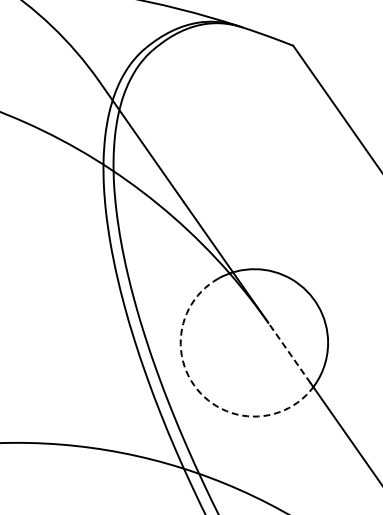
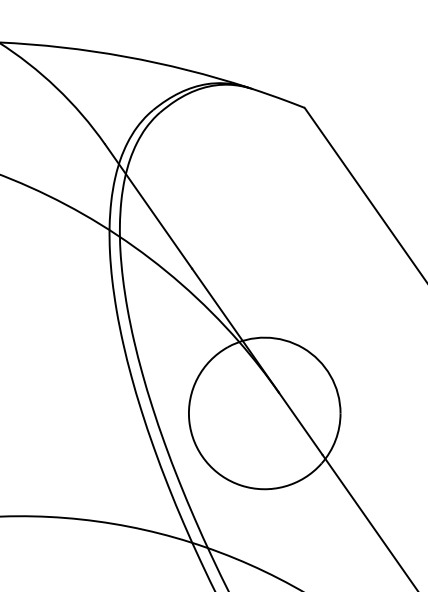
line: (289, 352) -> (300, 423), dashed -> solid
arc: (196, 389) -> (205, 461), dashed -> solid

